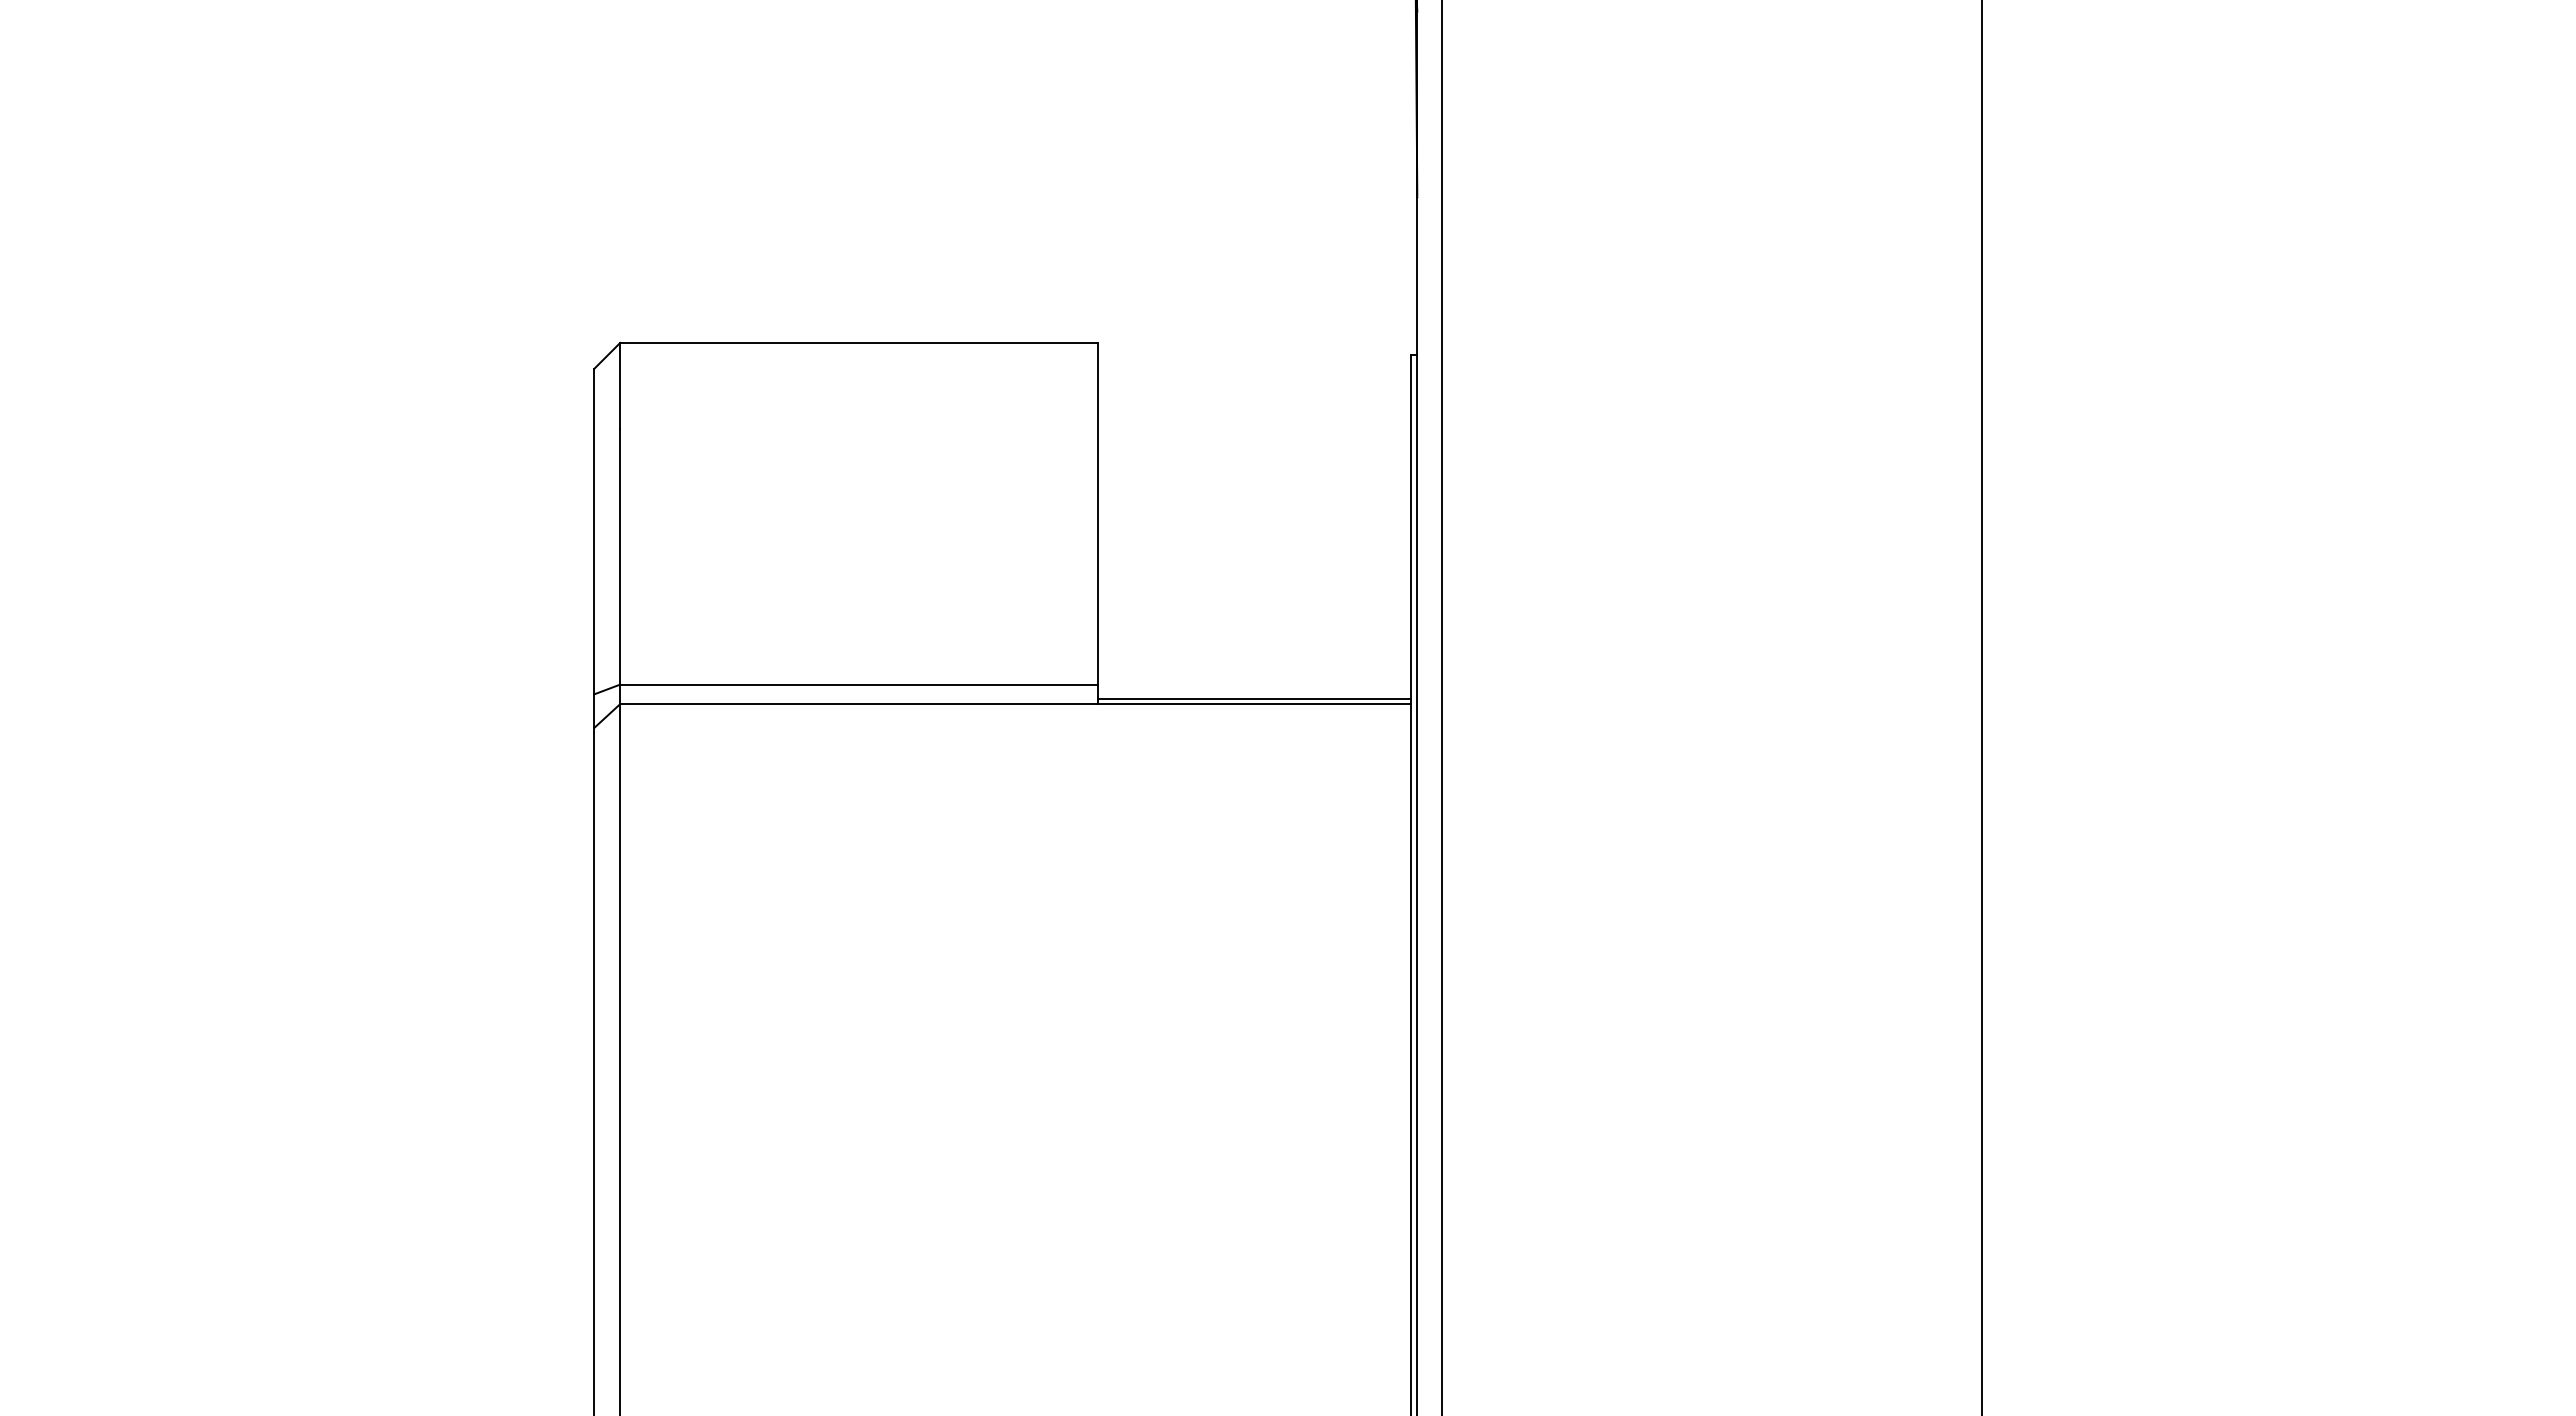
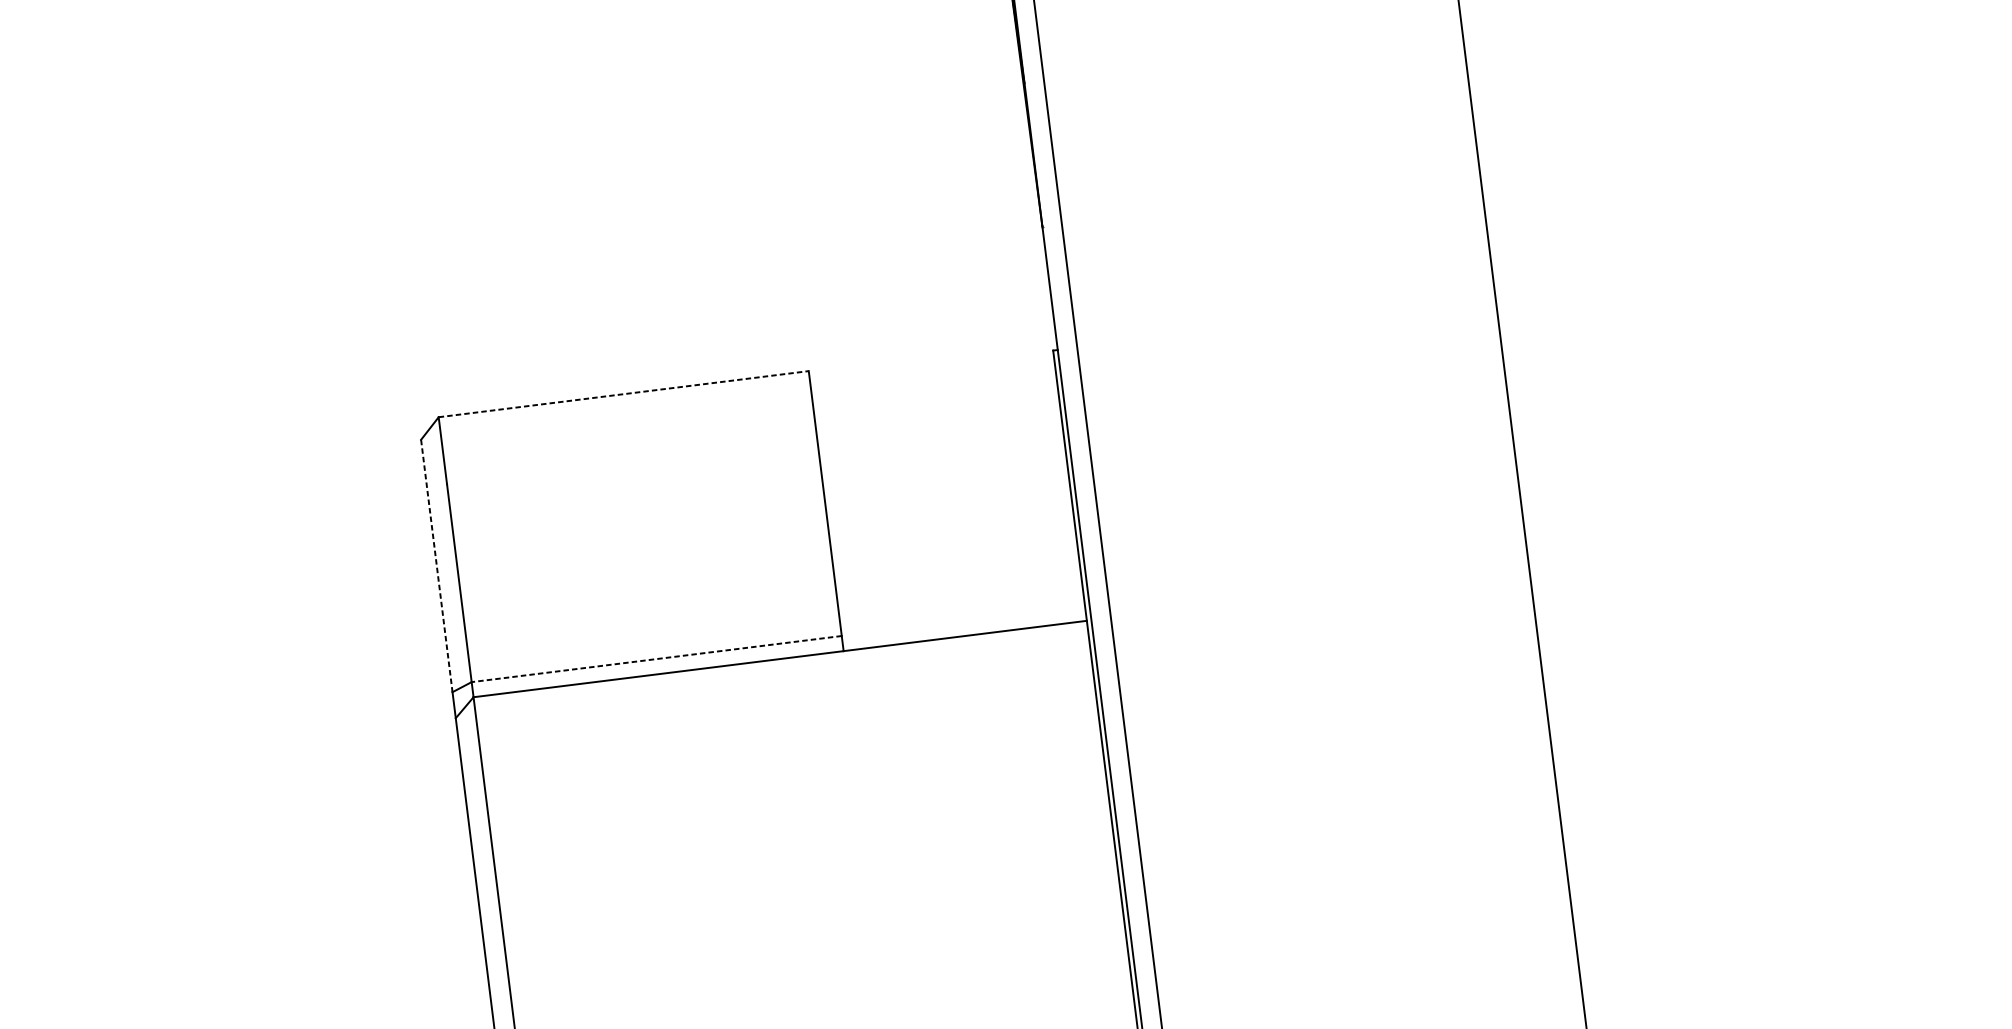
line: (858, 342) -> (623, 393), solid -> dashed
line: (594, 531) -> (436, 565), solid -> dashed
line: (858, 684) -> (656, 659), solid -> dashed
line: (1254, 699) -> (964, 632), removed

